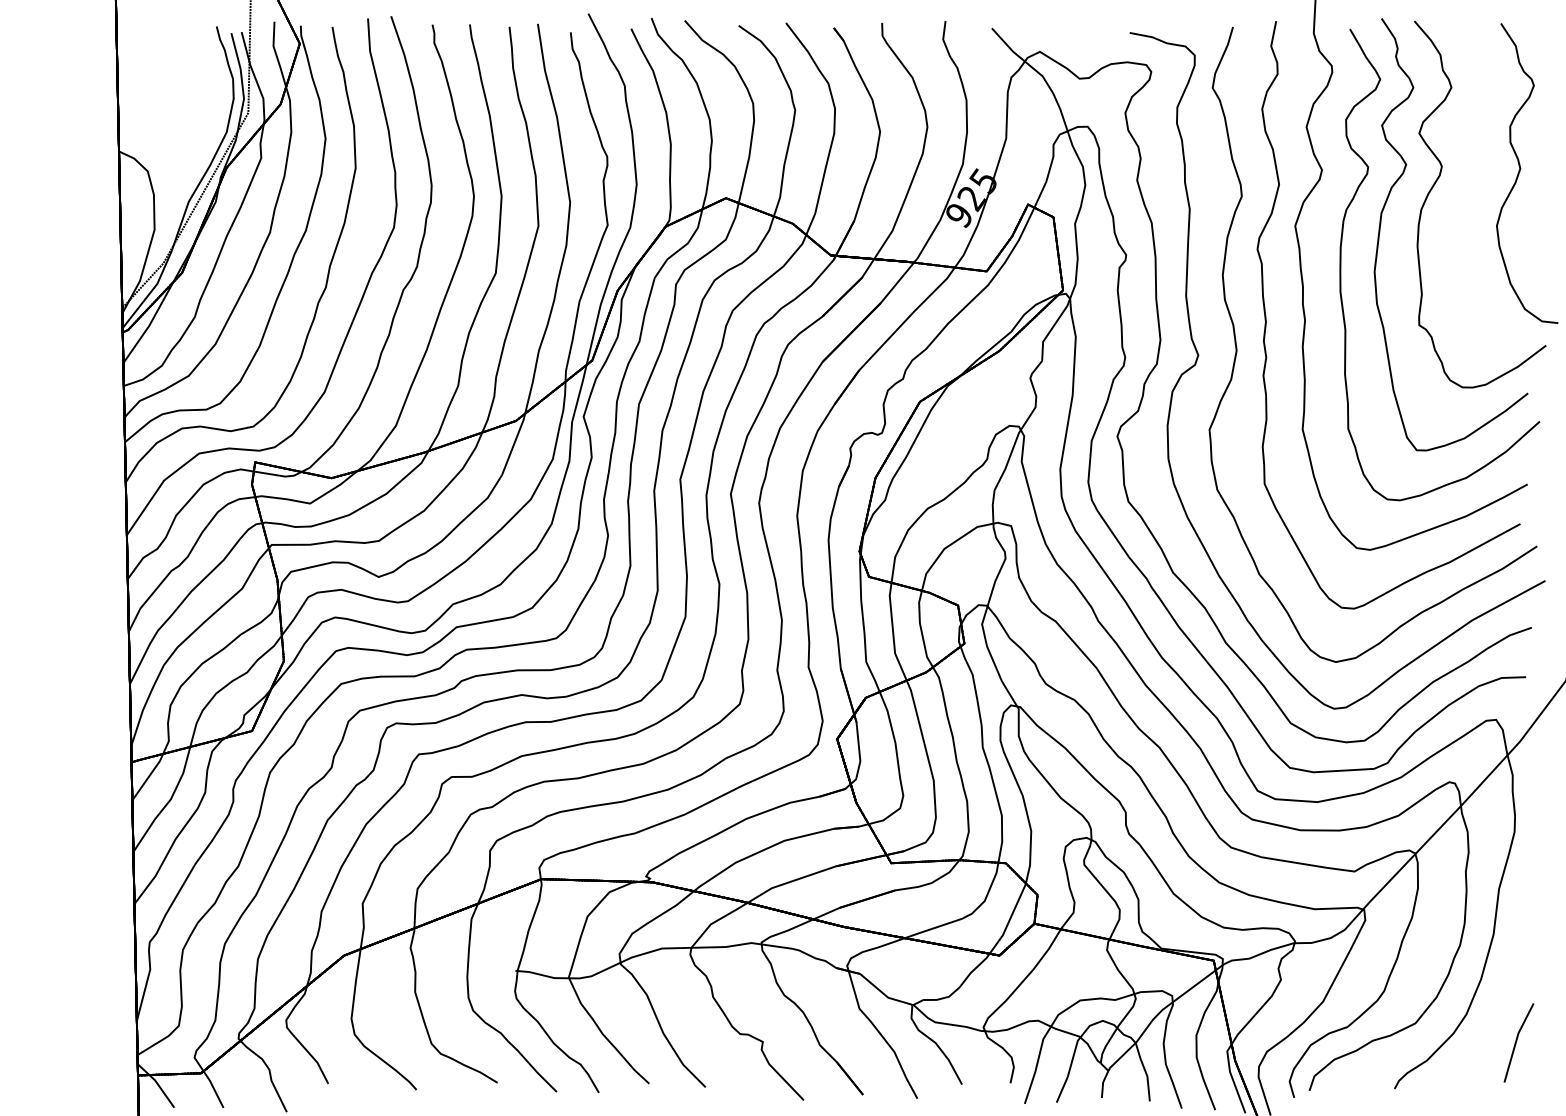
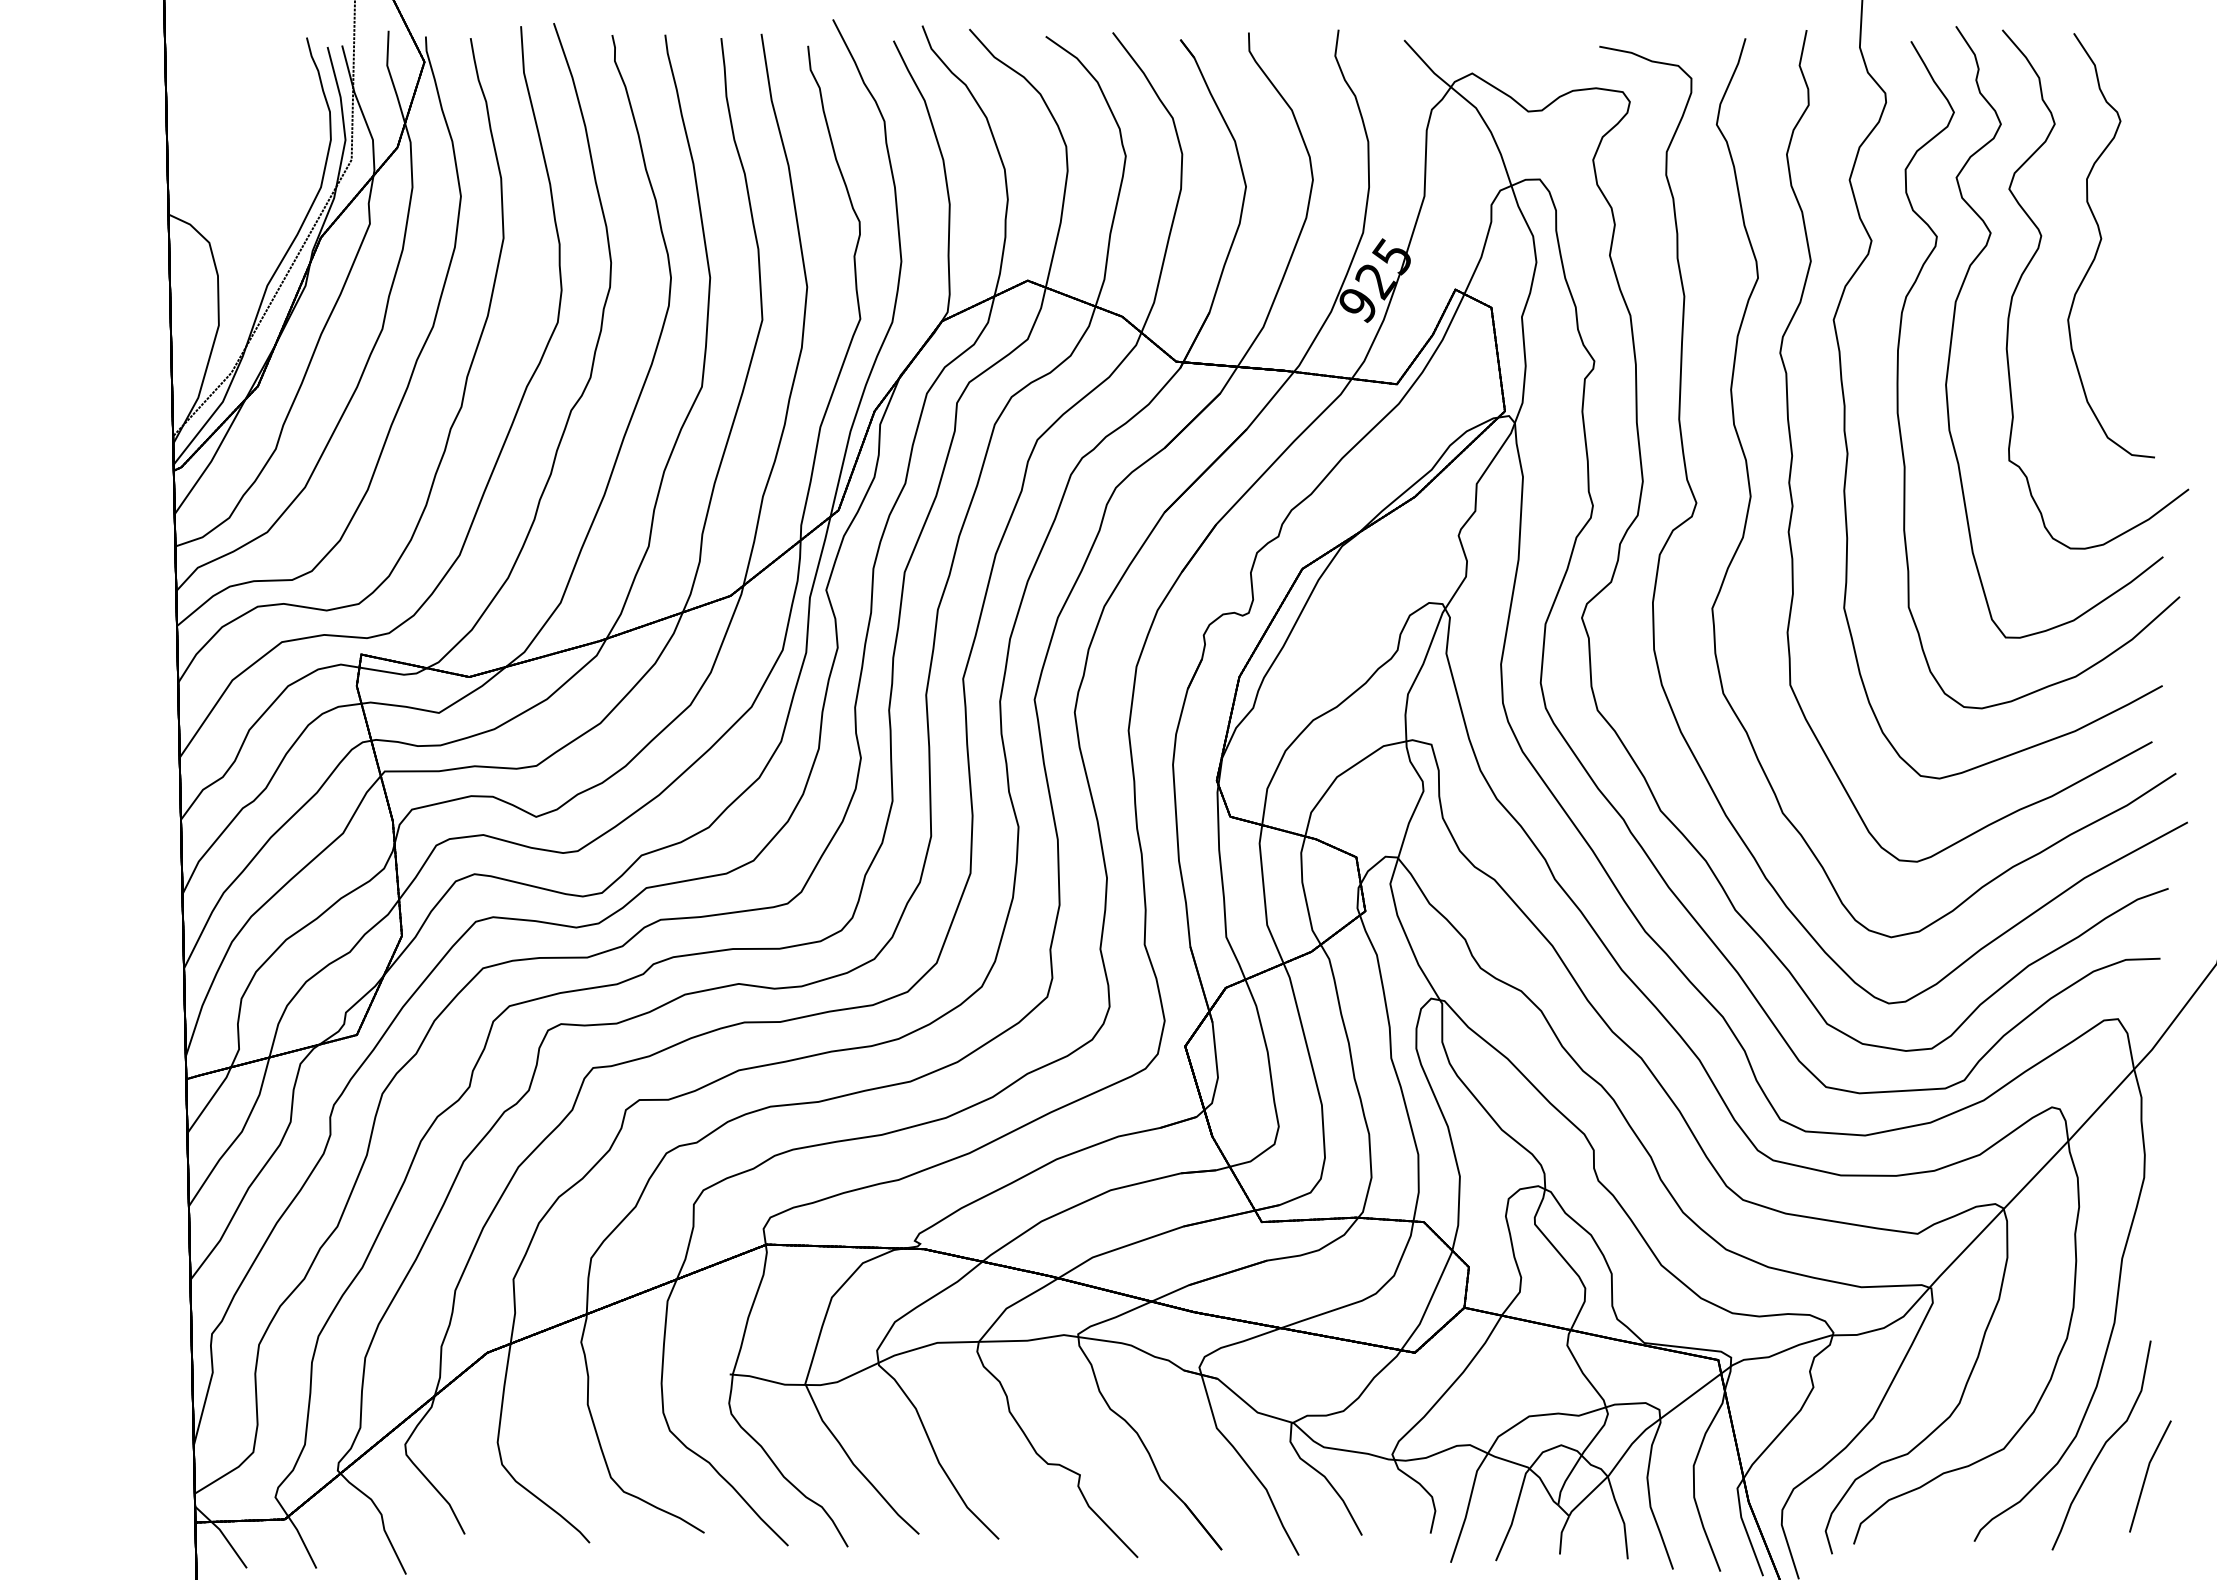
part: (1520, 170) -> (2101, 241), moved
curve: (1485, 1021) -> (2102, 1446), added

